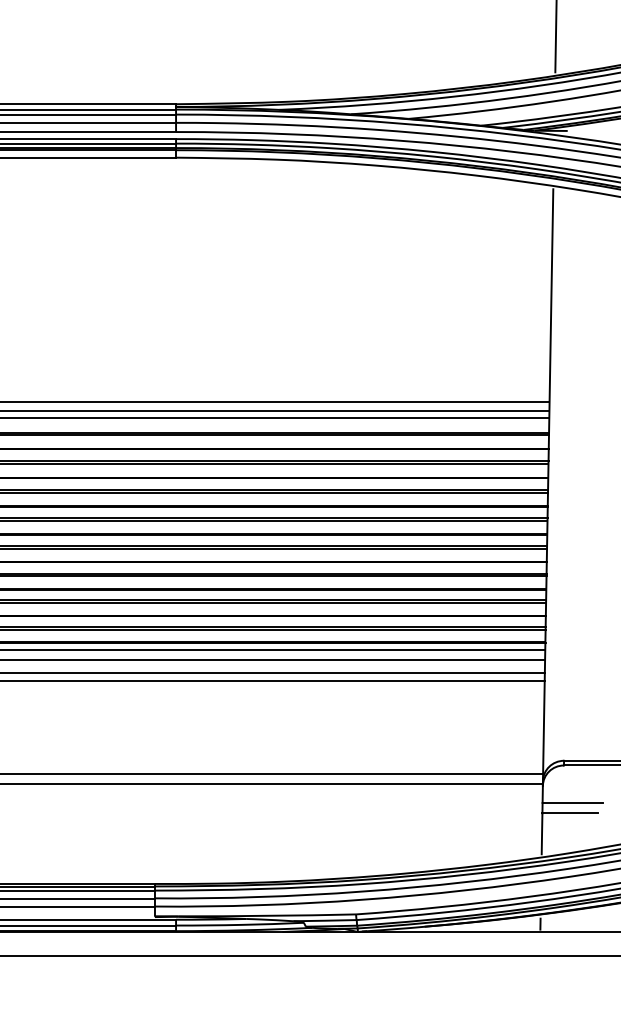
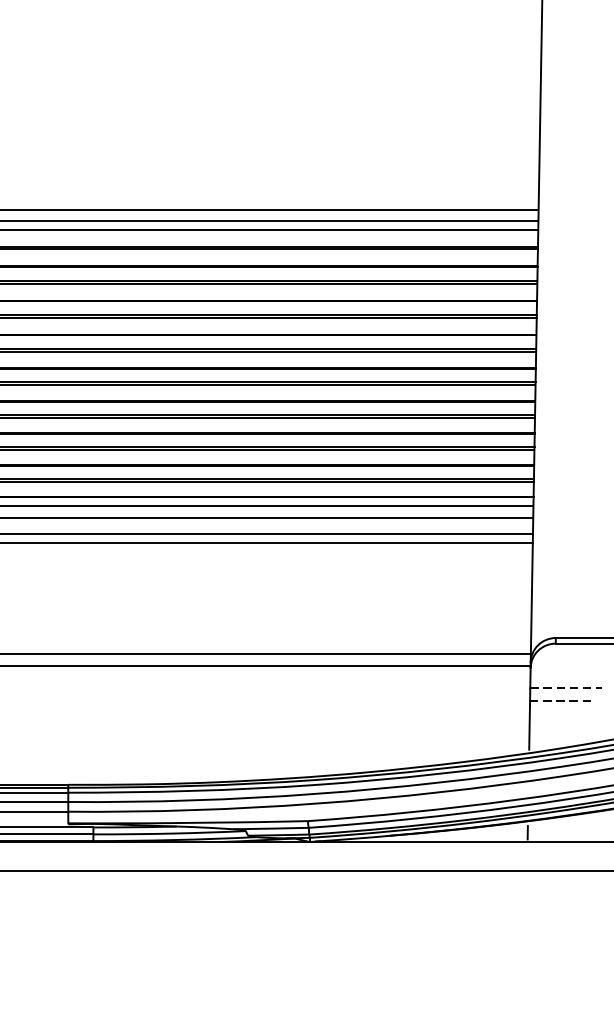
line: (573, 802) -> (567, 687), solid -> dashed
line: (570, 813) -> (563, 700), solid -> dashed

